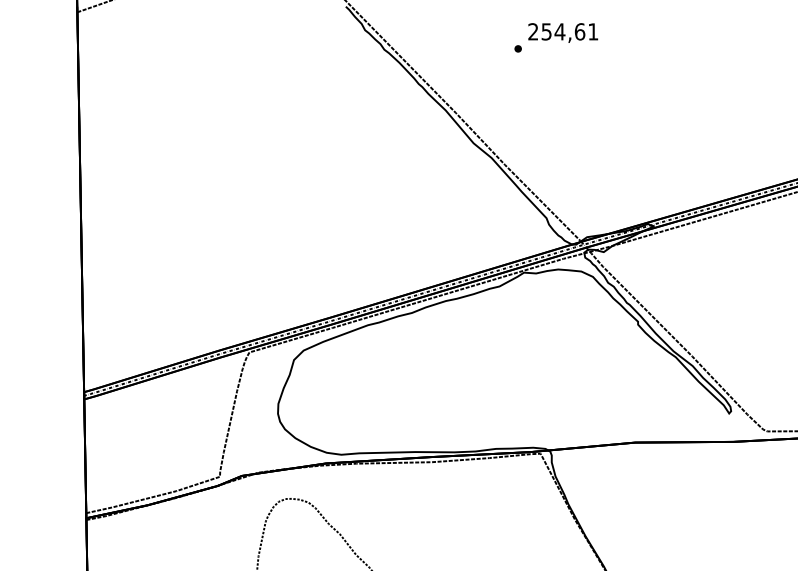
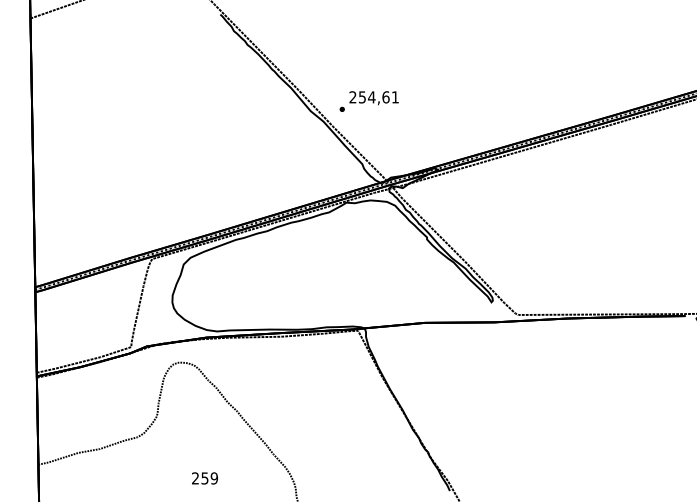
text: (555, 37) -> (368, 101), moved

